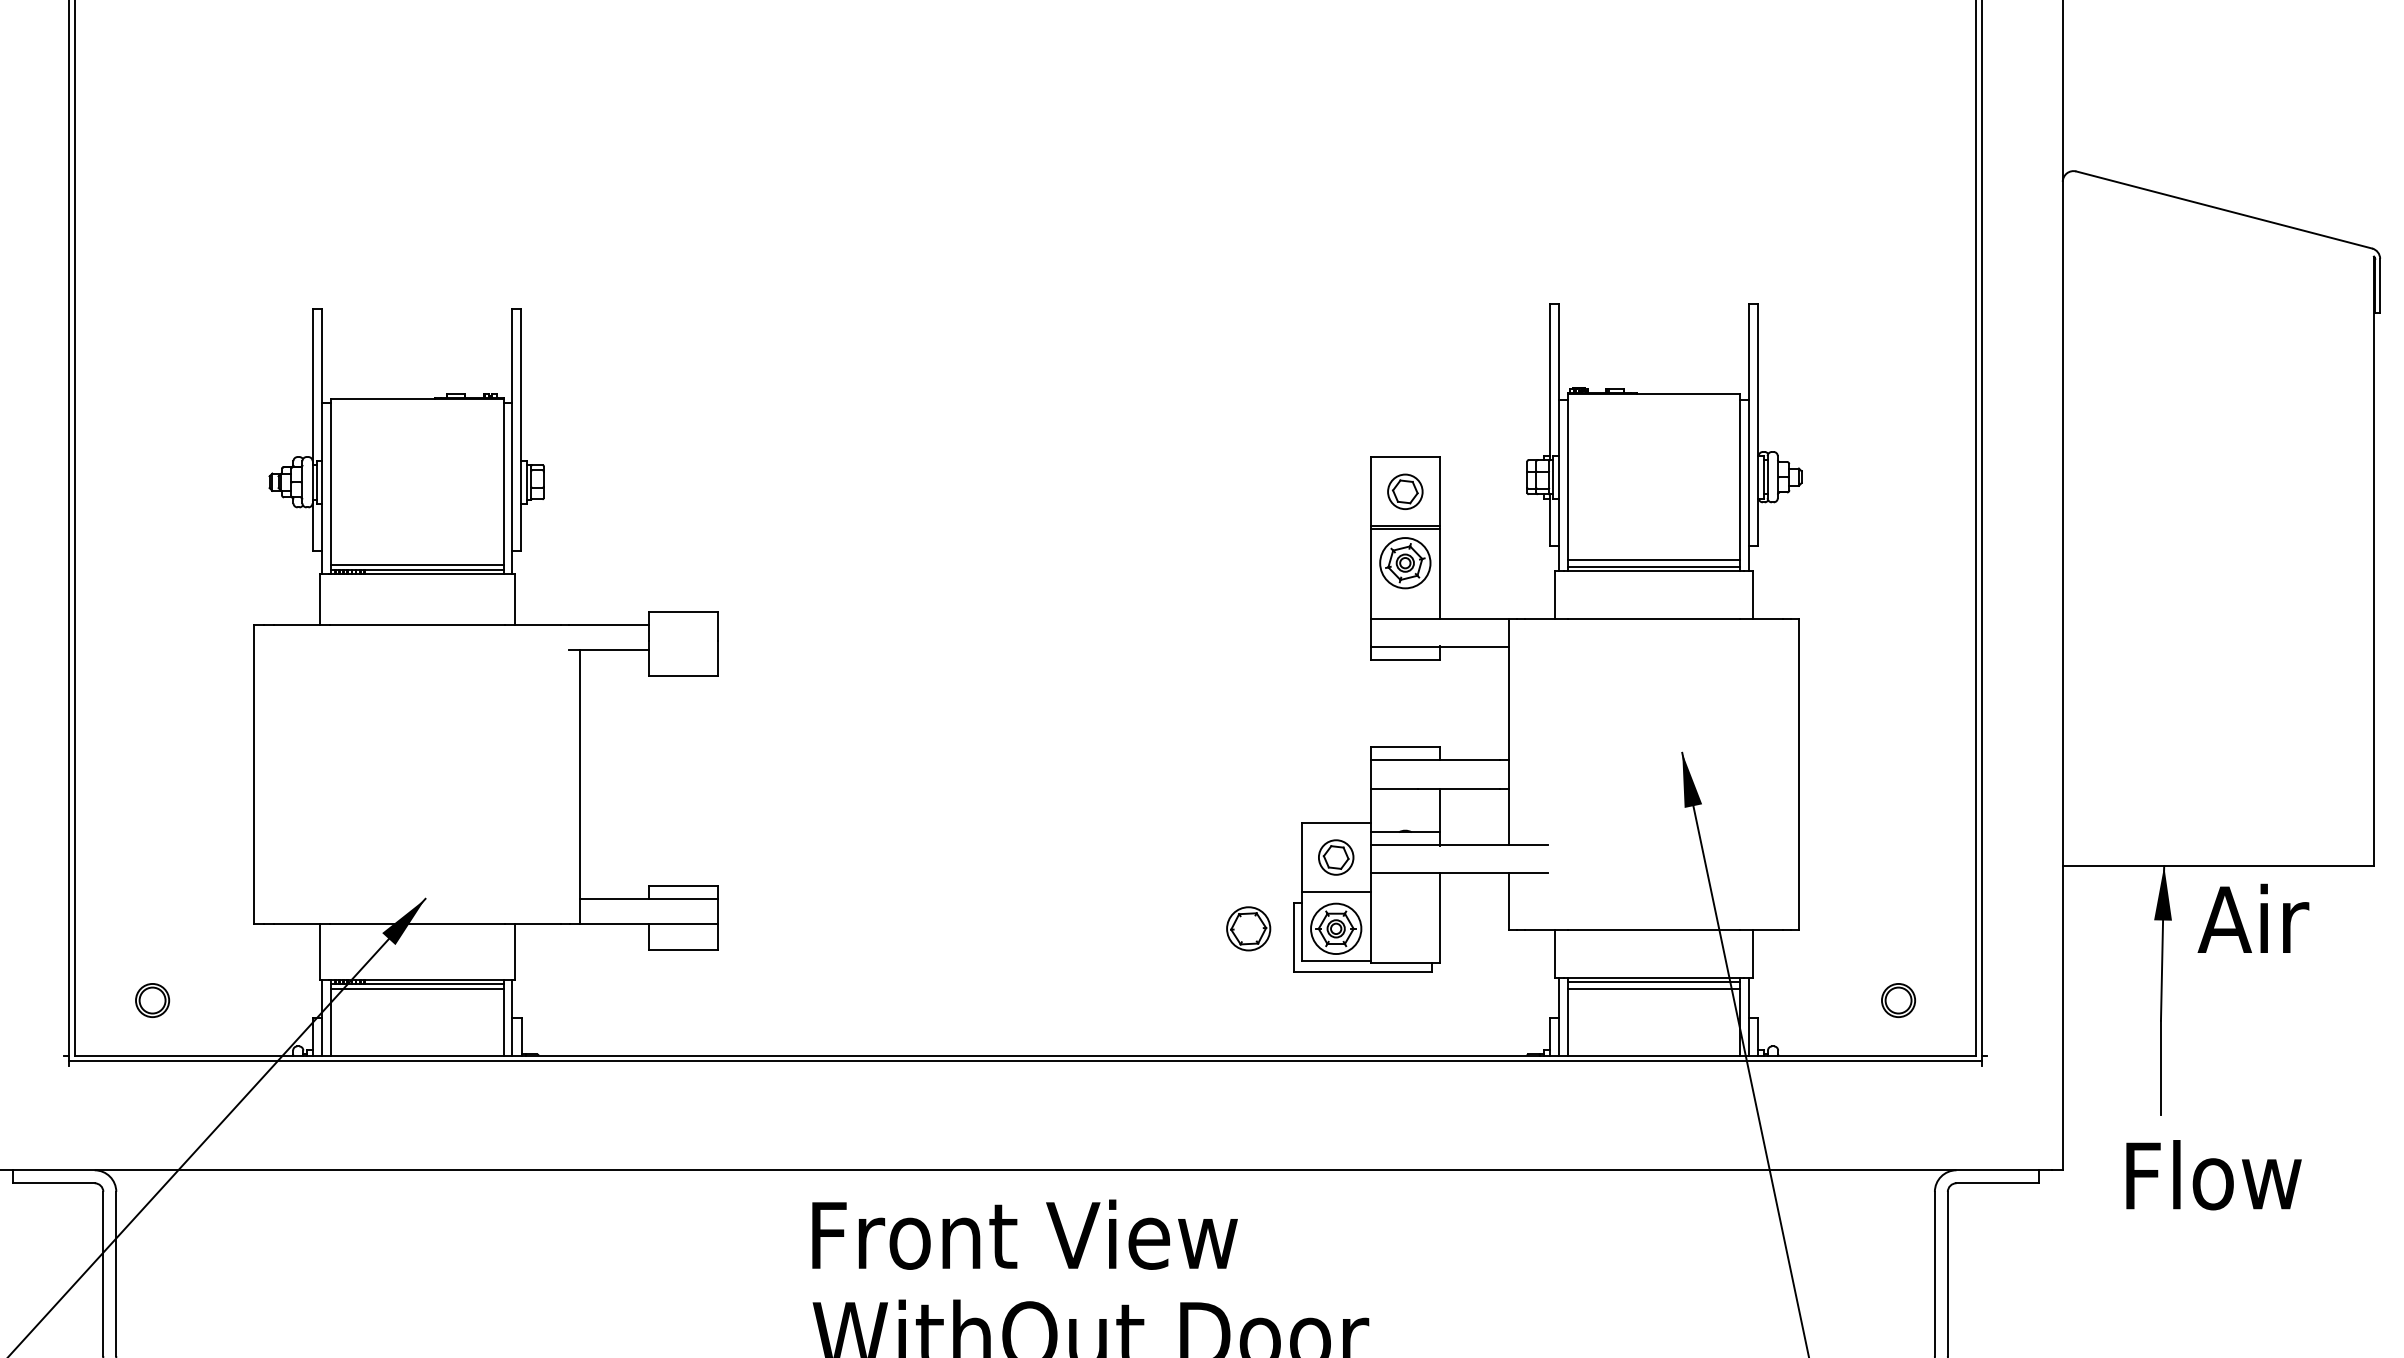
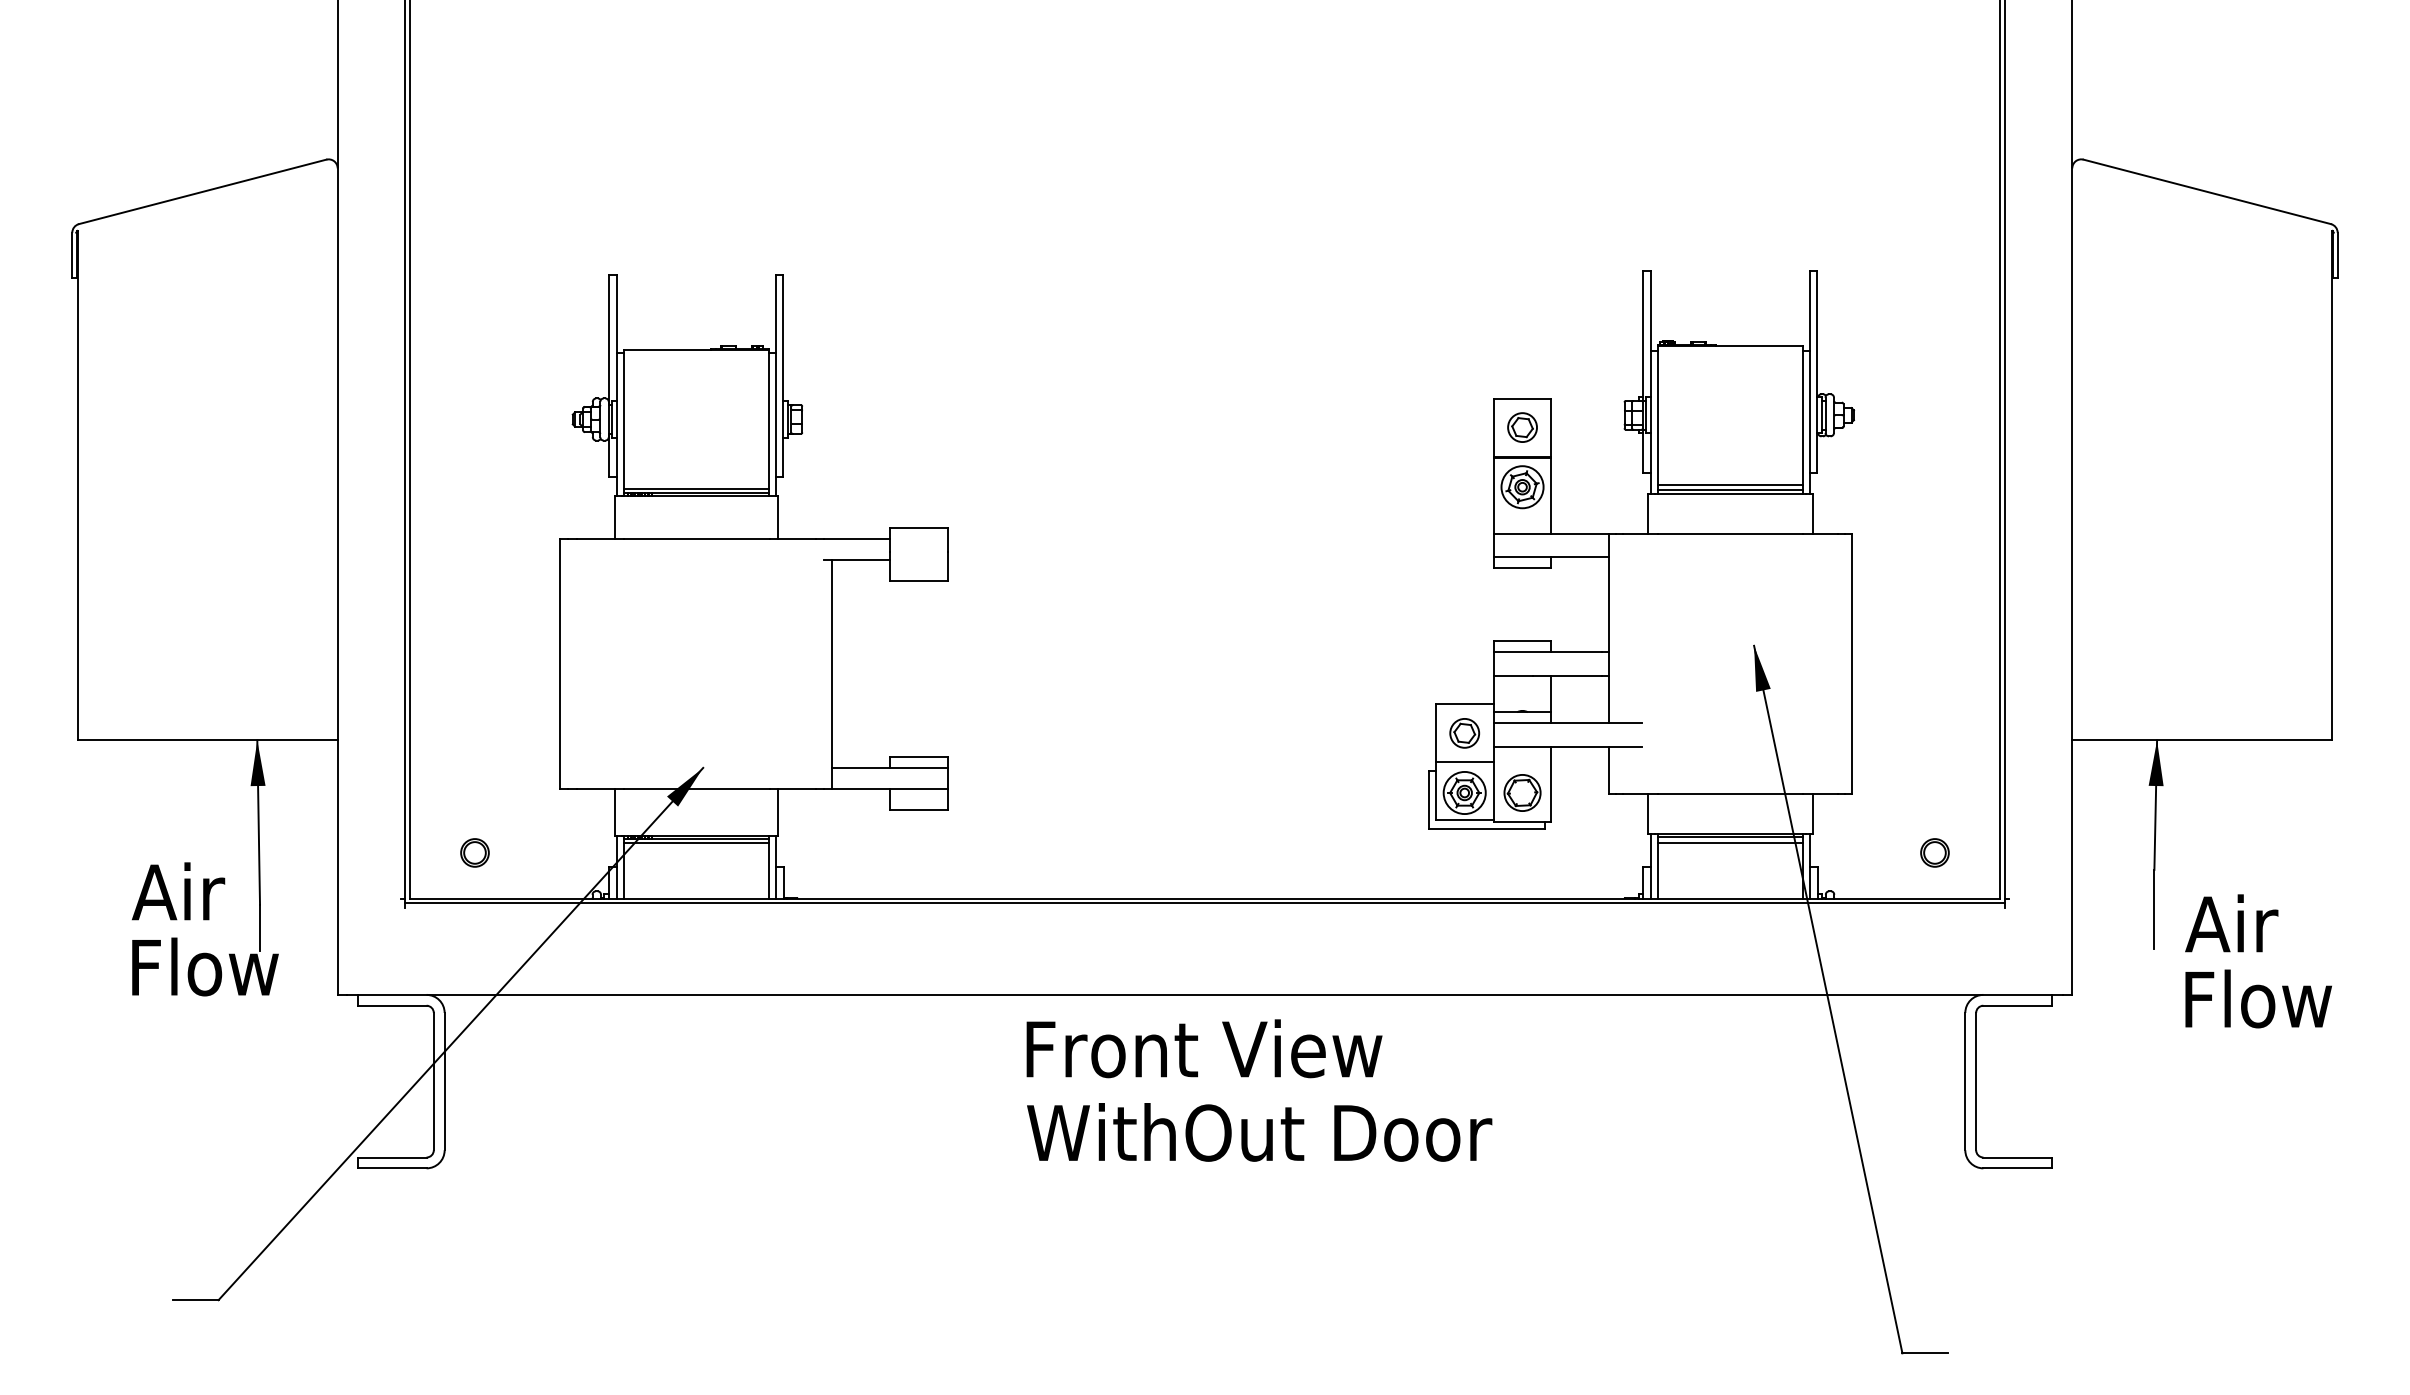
text: (2253, 918) -> (2231, 923), moved
part: (1248, 928) -> (1522, 792), moved
text: (2213, 1174) -> (2258, 998), moved

